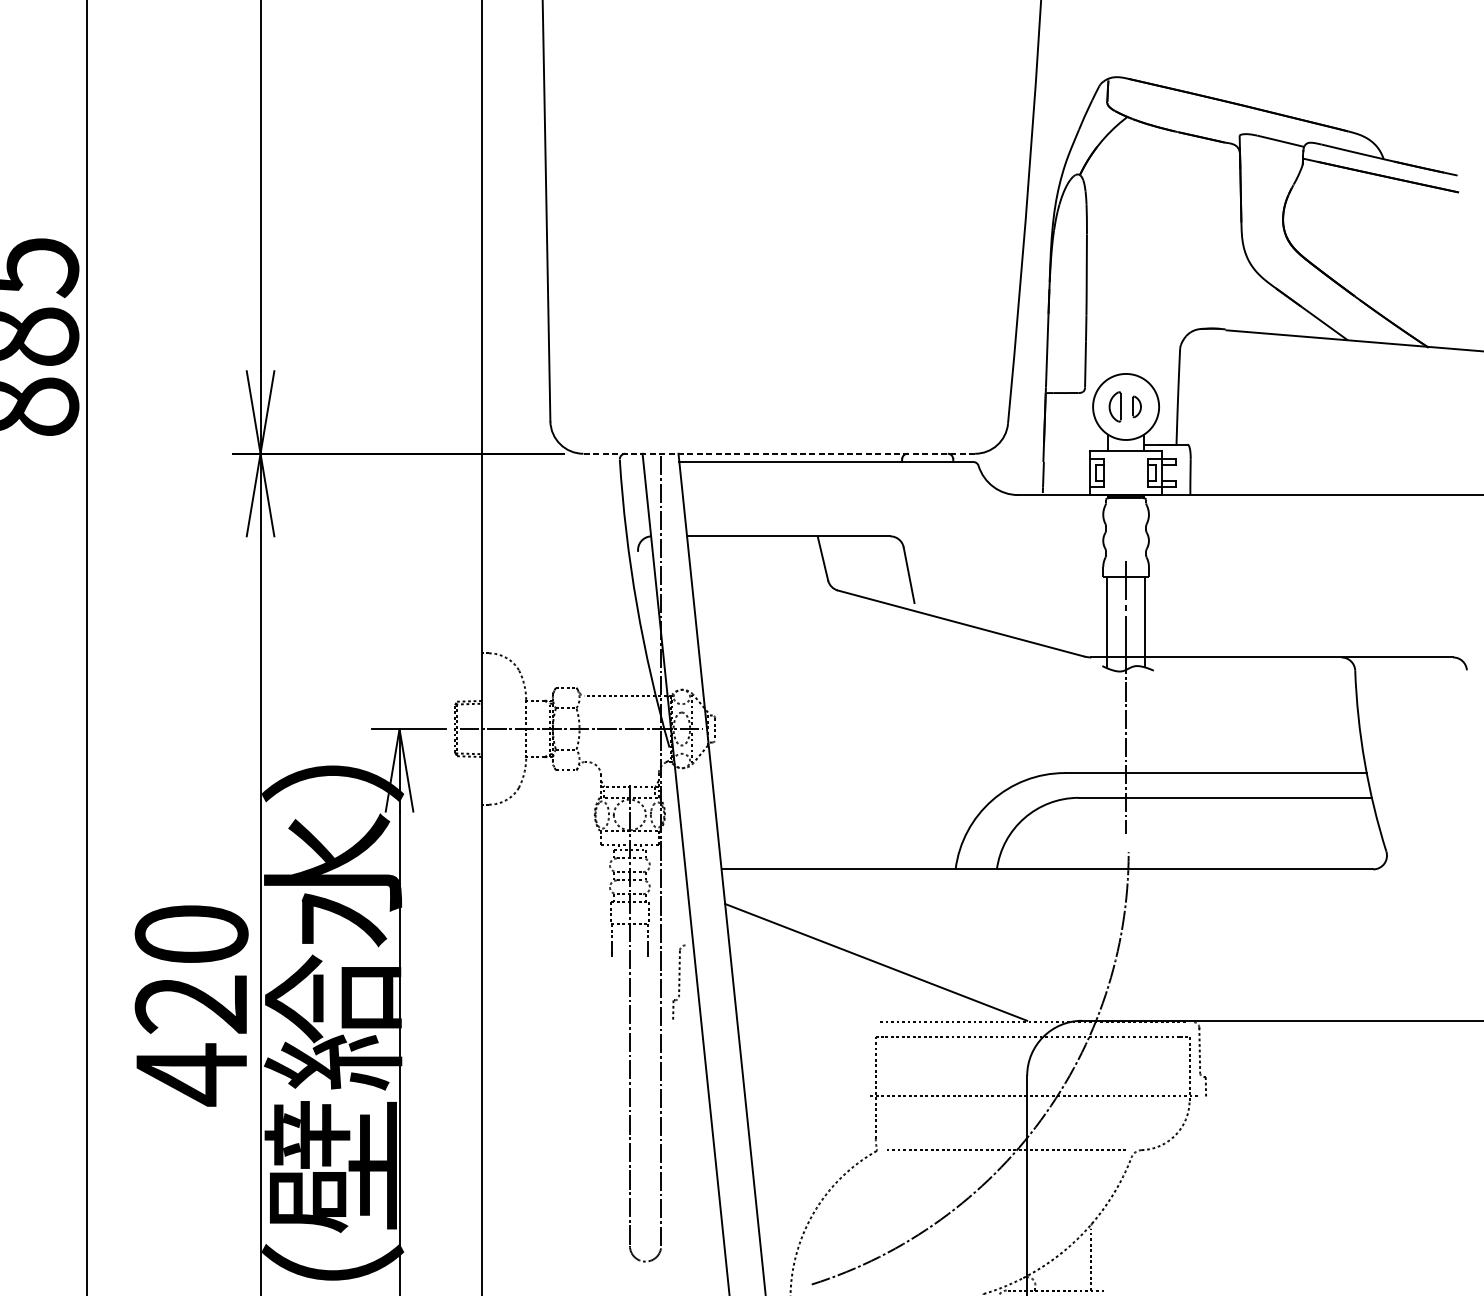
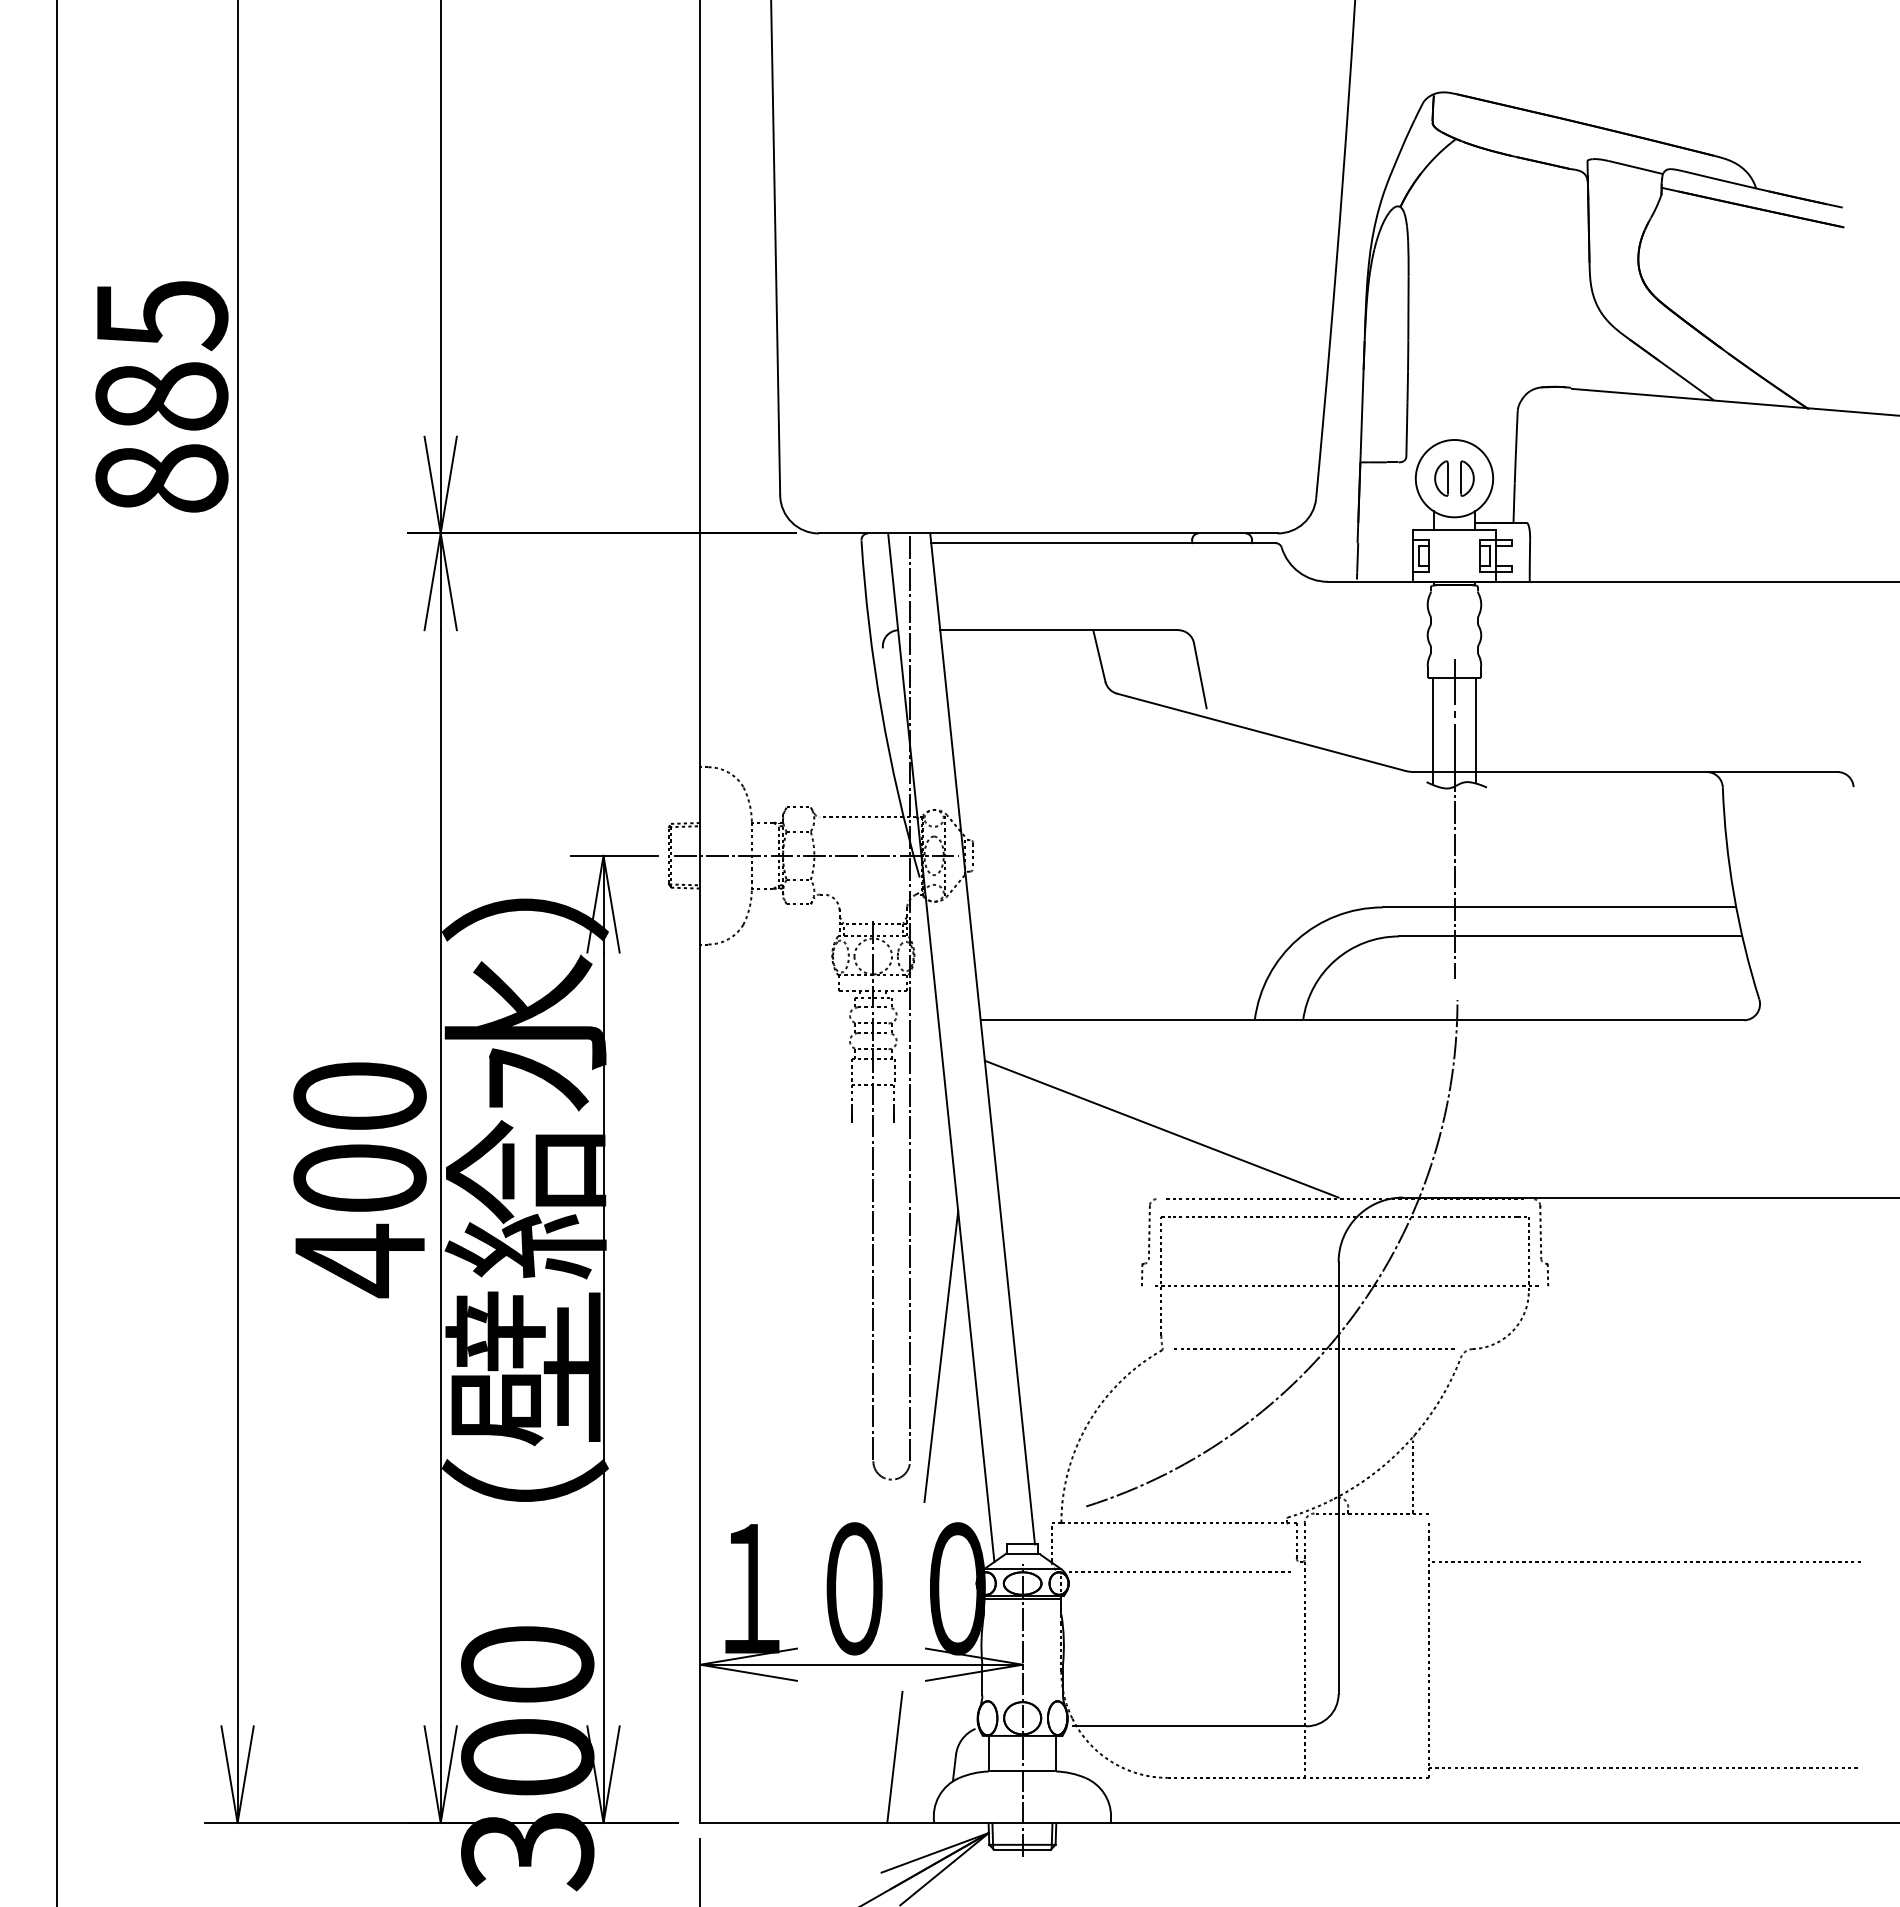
part: (1137, 406) -> (1467, 478), size x1.43
line: (778, 453) -> (1047, 533), dashed -> solid
part: (678, 982) -> (1148, 1242), moved
text: (191, 1004) -> (359, 1178), 420 -> 400
line: (688, 1156) -> (941, 1356), added

